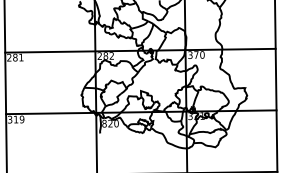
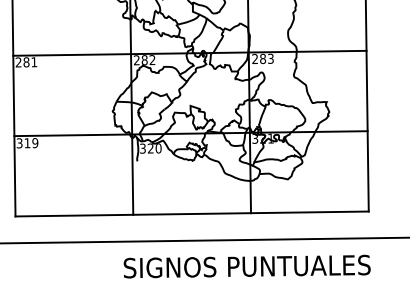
text: (196, 54) -> (262, 58), 370 -> 283
text: (104, 123) -> (142, 148), 820 -> 320

